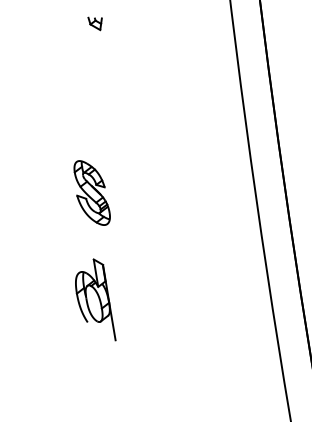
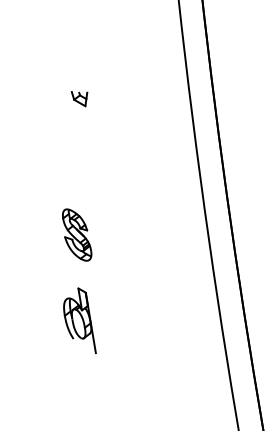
part: (95, 24) -> (79, 99), size x1.43

